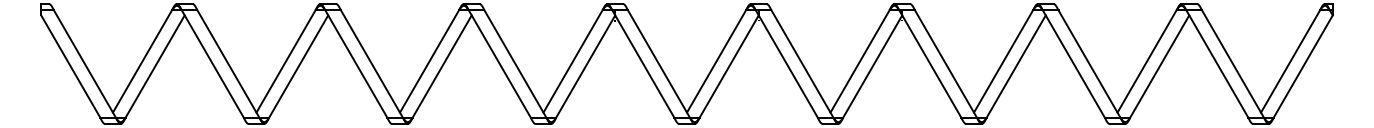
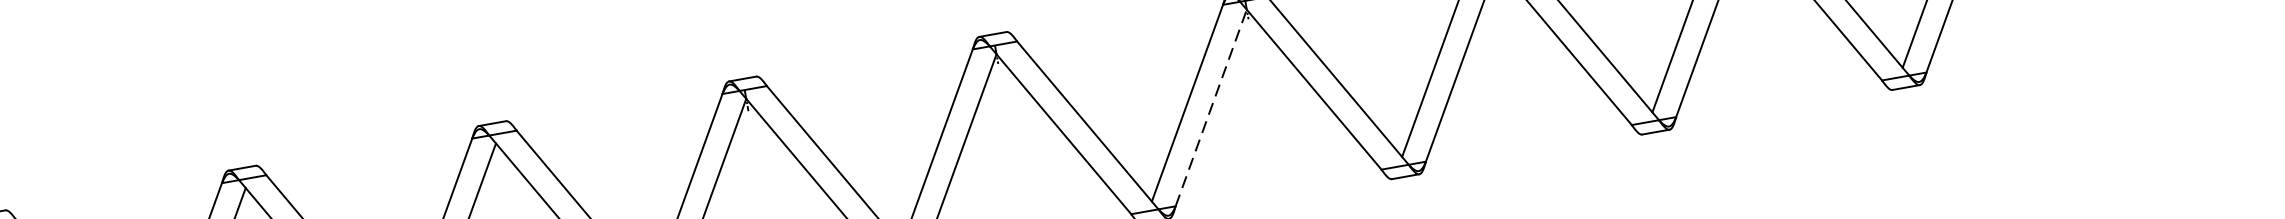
line: (872, 66) -> (1210, 108), solid -> dashed

